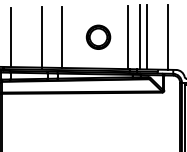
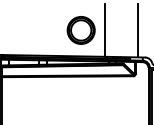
line: (10, 37) -> (8, 30), removed
line: (41, 37) -> (34, 30), removed
line: (61, 37) -> (50, 30), removed
part: (97, 37) -> (80, 30), size x1.4
line: (140, 37) -> (115, 30), removed
line: (147, 37) -> (121, 30), removed

